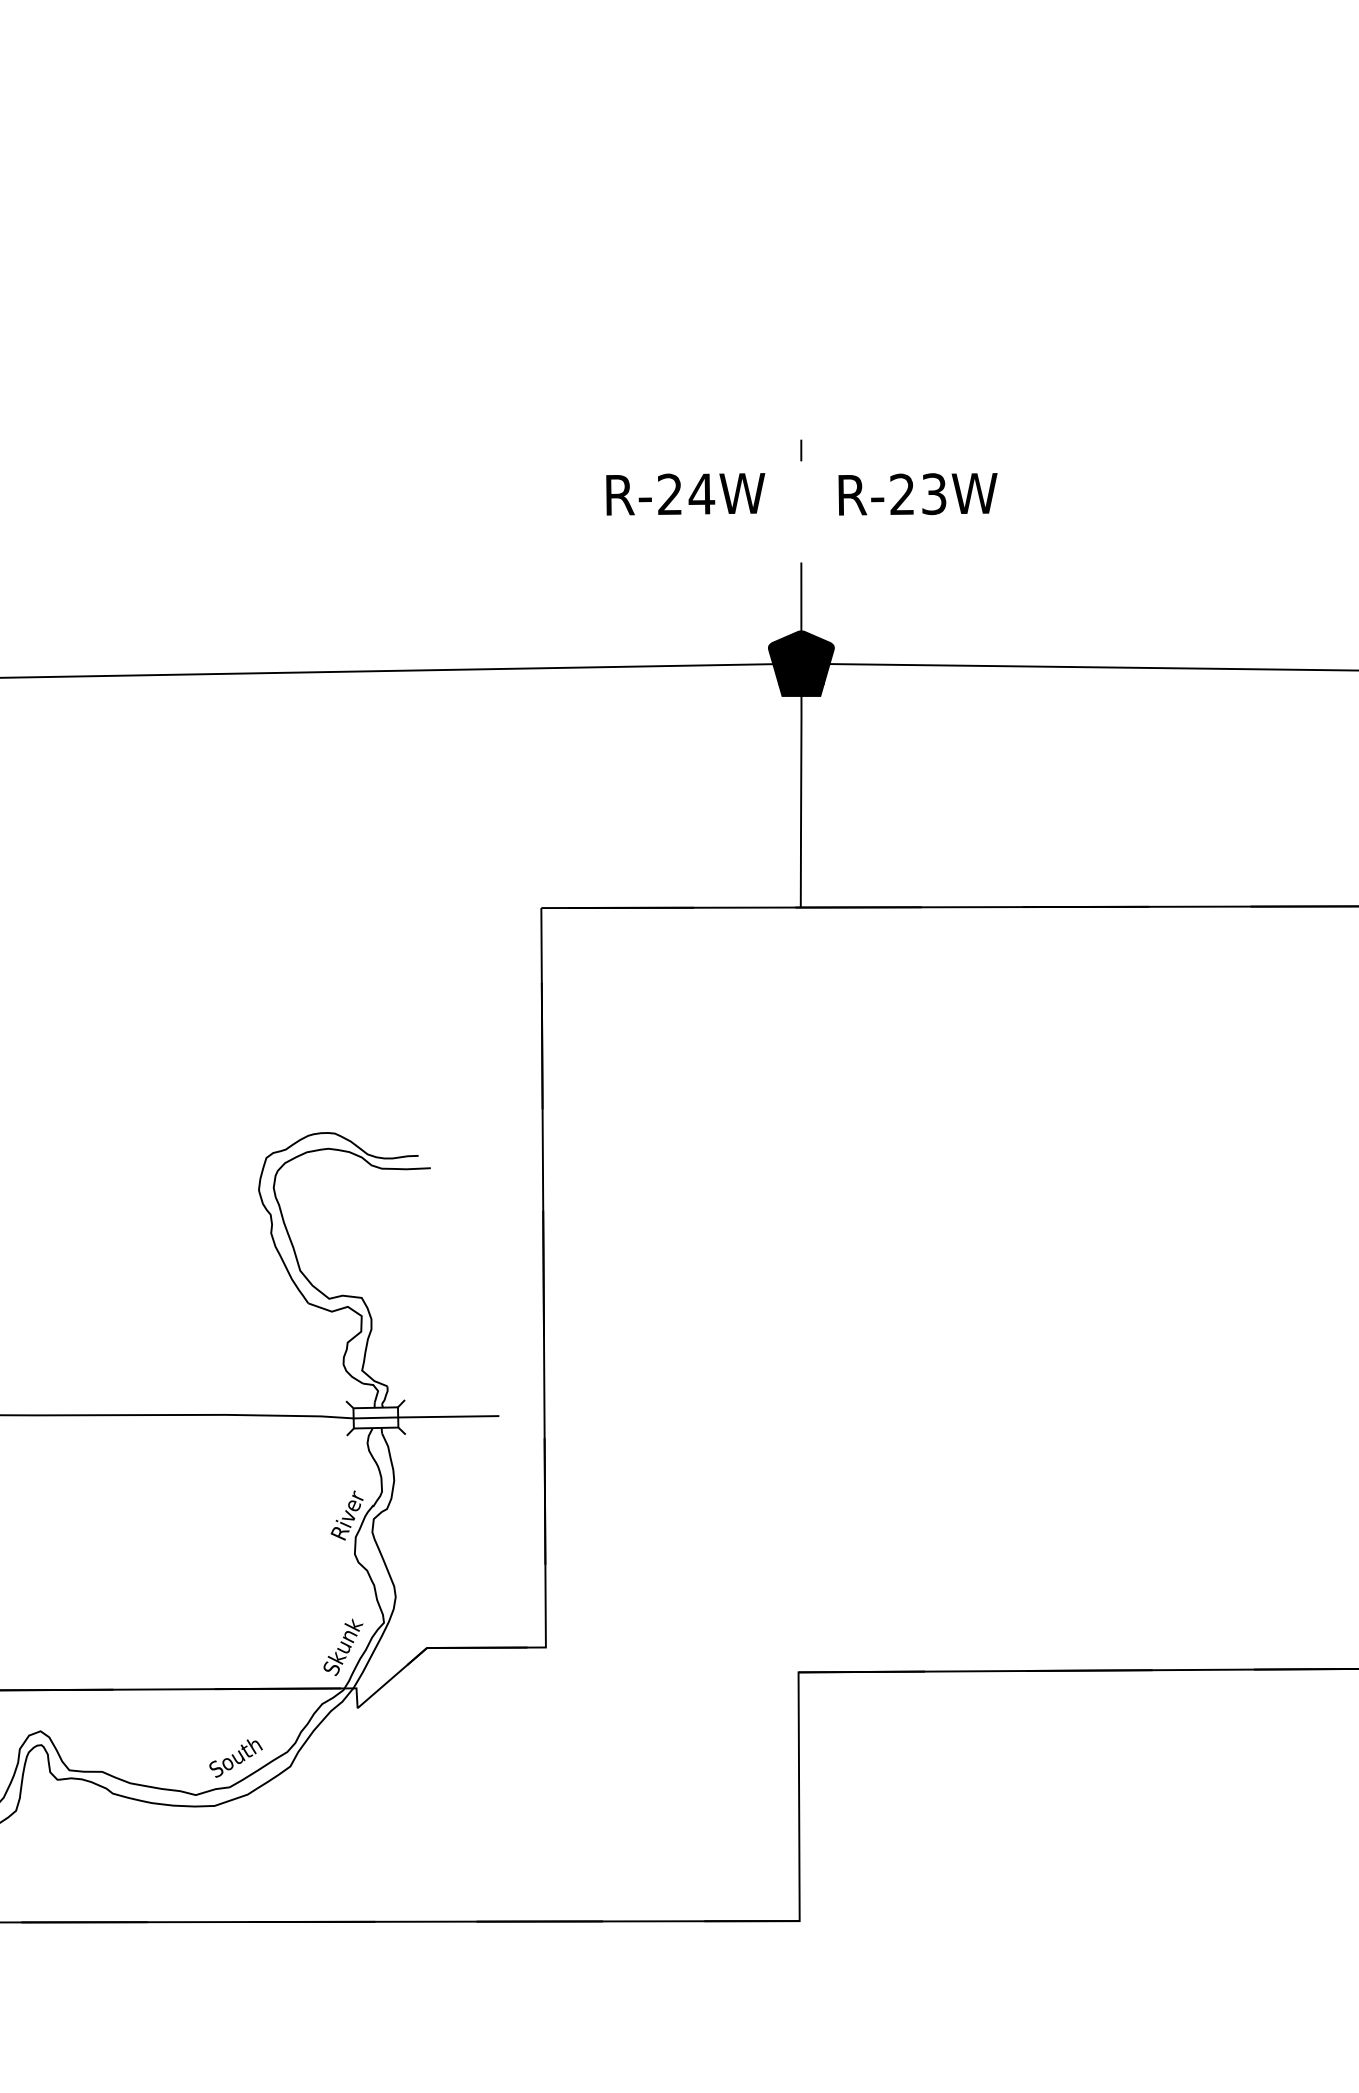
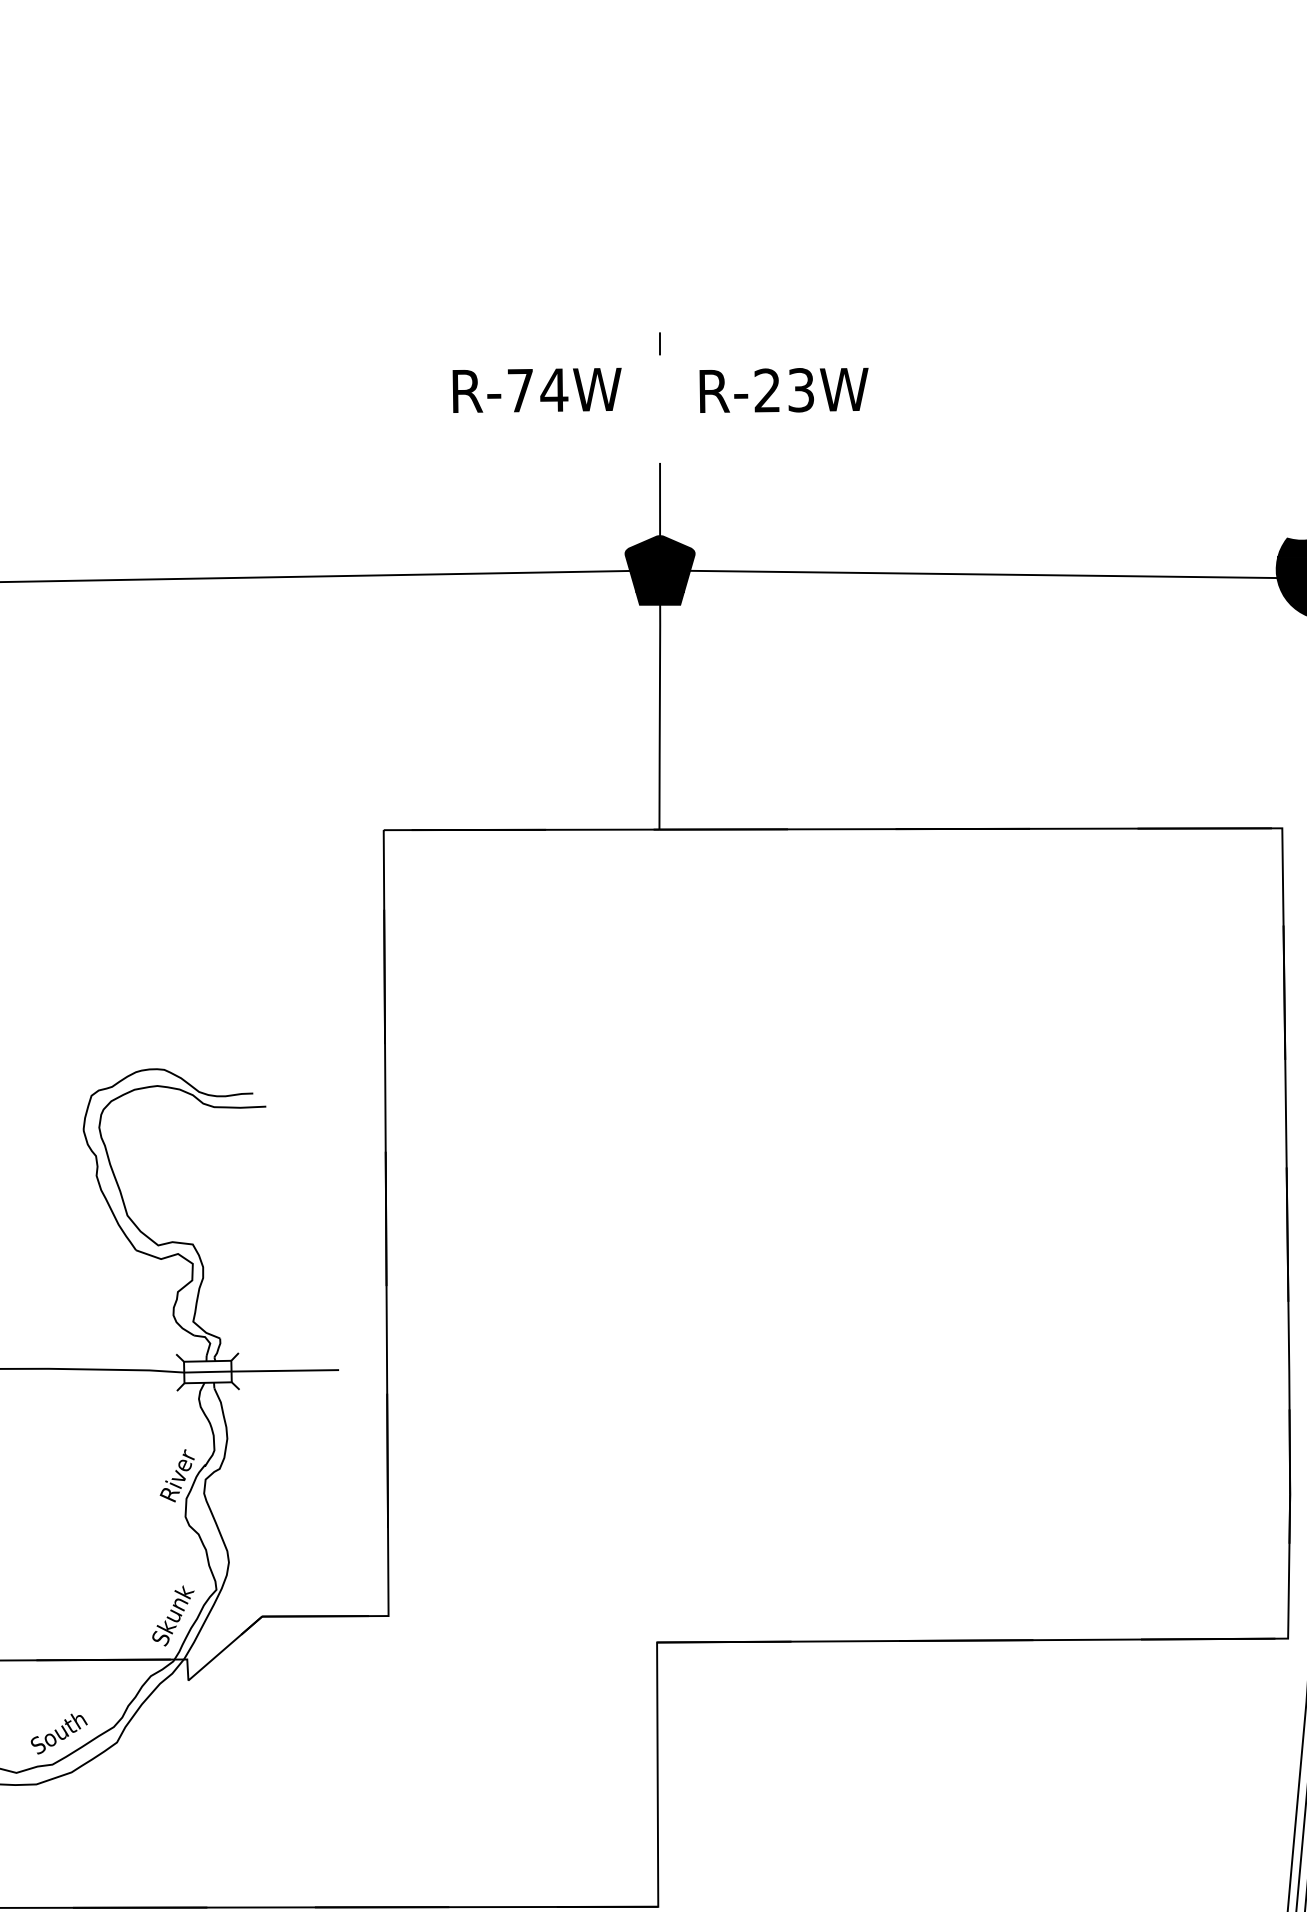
text: (669, 493) -> (519, 389), R-24W -> R-74W

